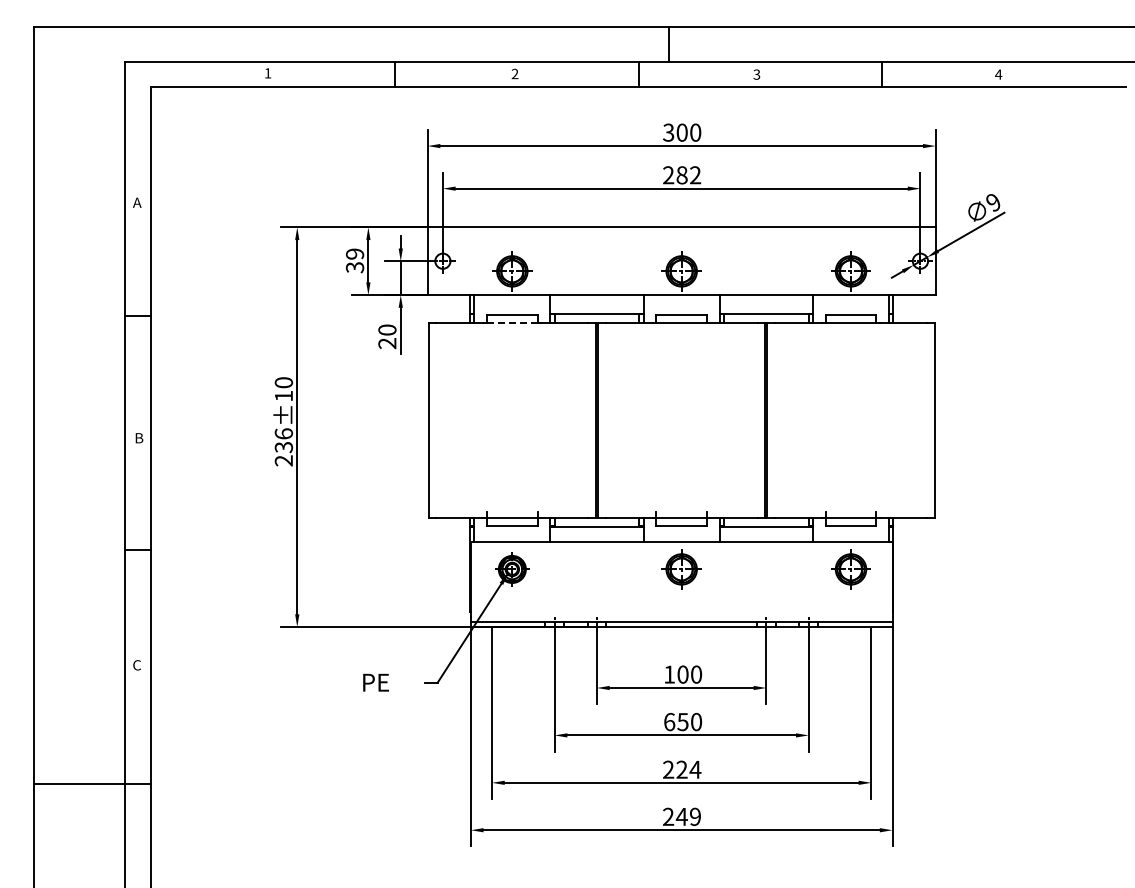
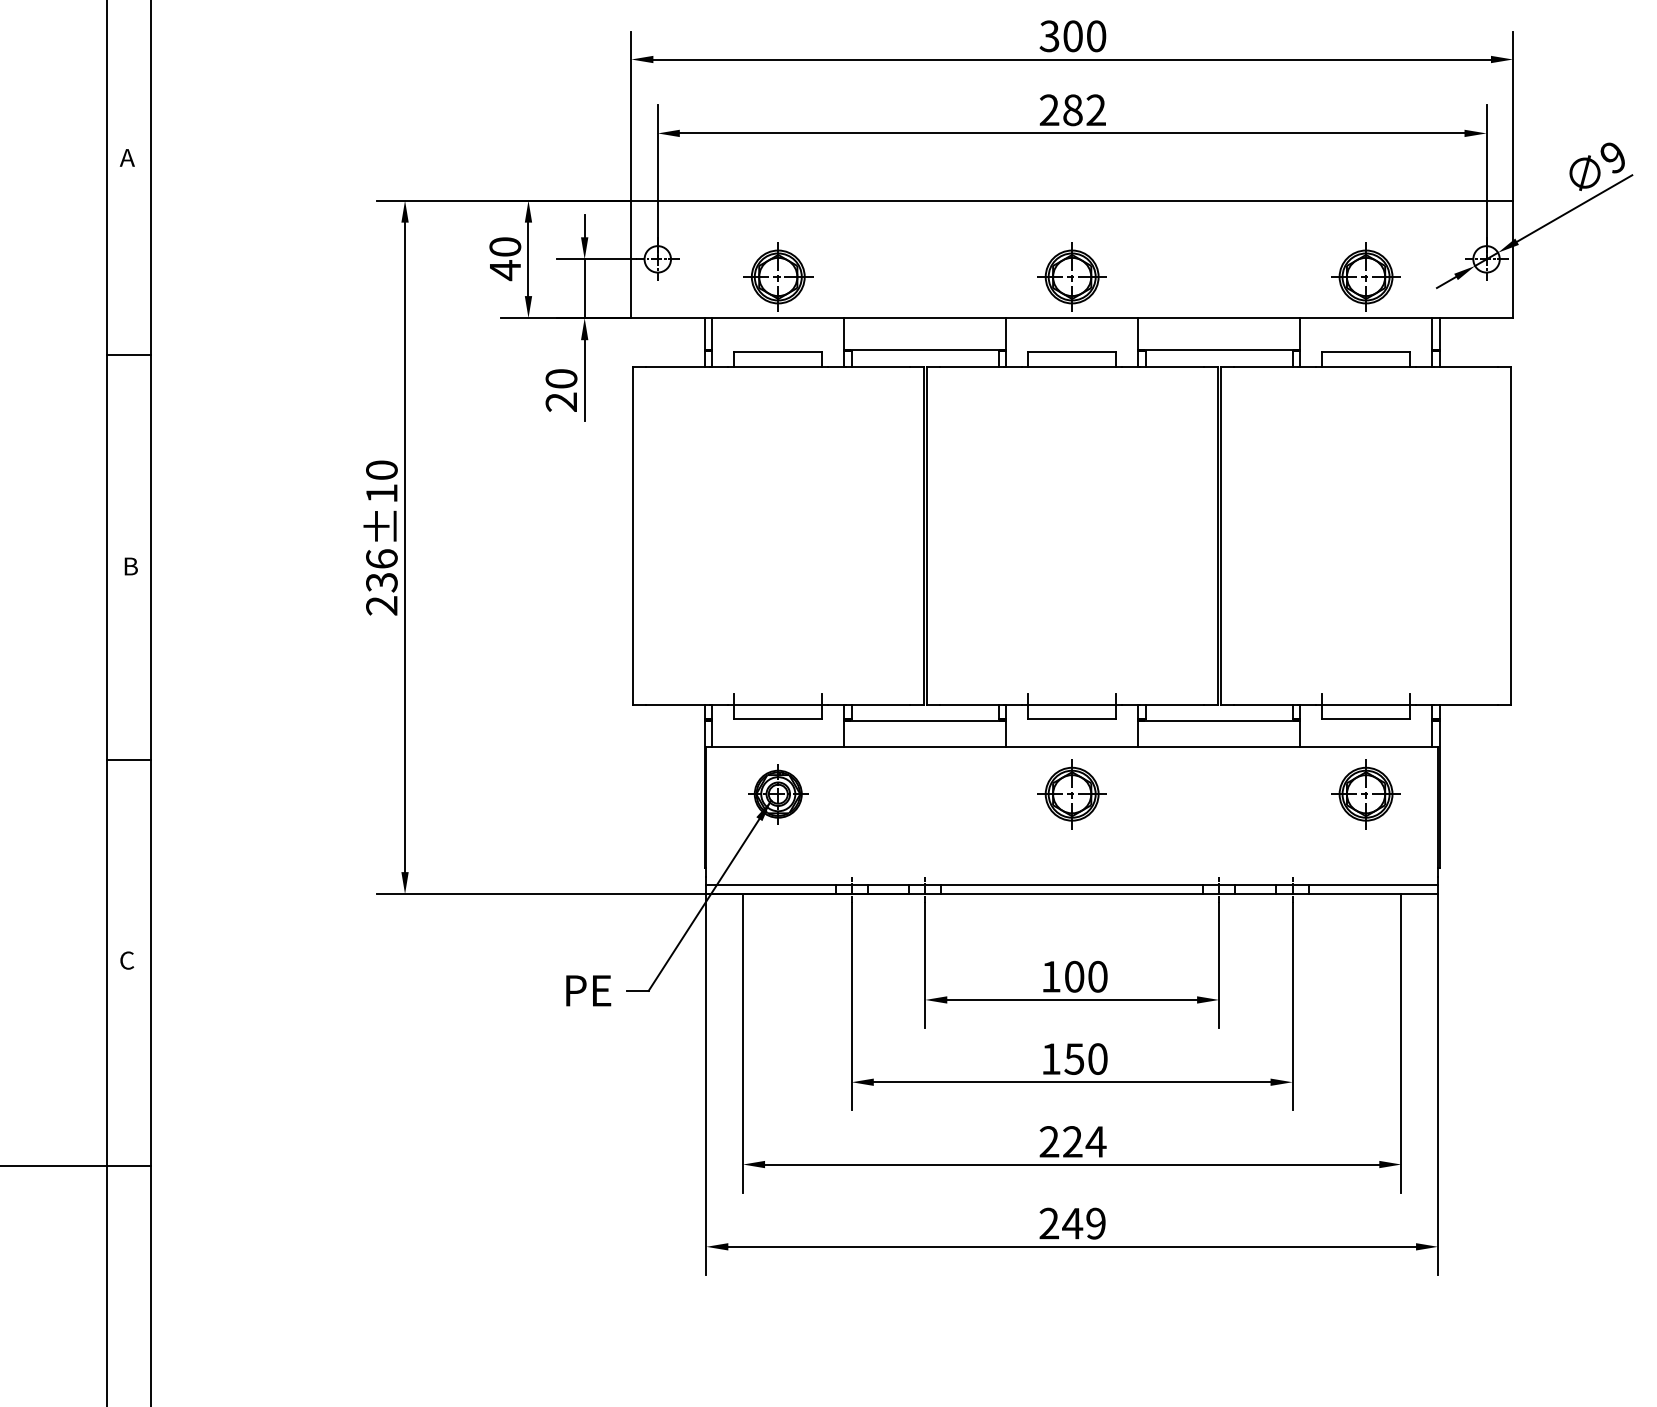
text: (354, 260) -> (504, 258), 39 -> 40
line: (512, 323) -> (778, 367), dashed -> solid
text: (375, 682) -> (587, 990), moved
text: (669, 721) -> (1051, 1058), 650 -> 150

